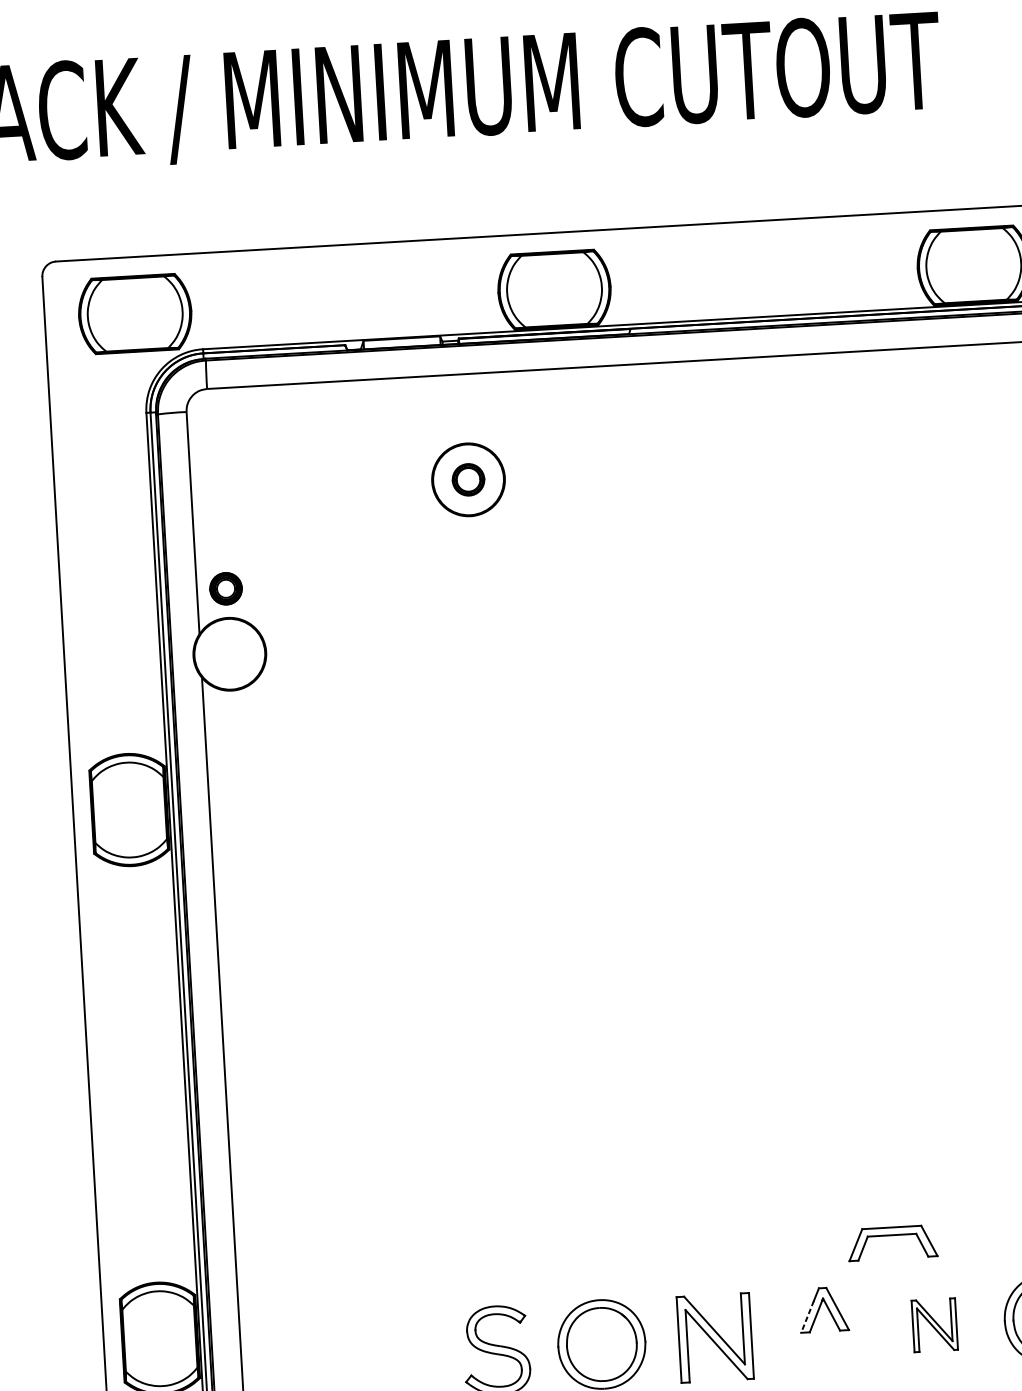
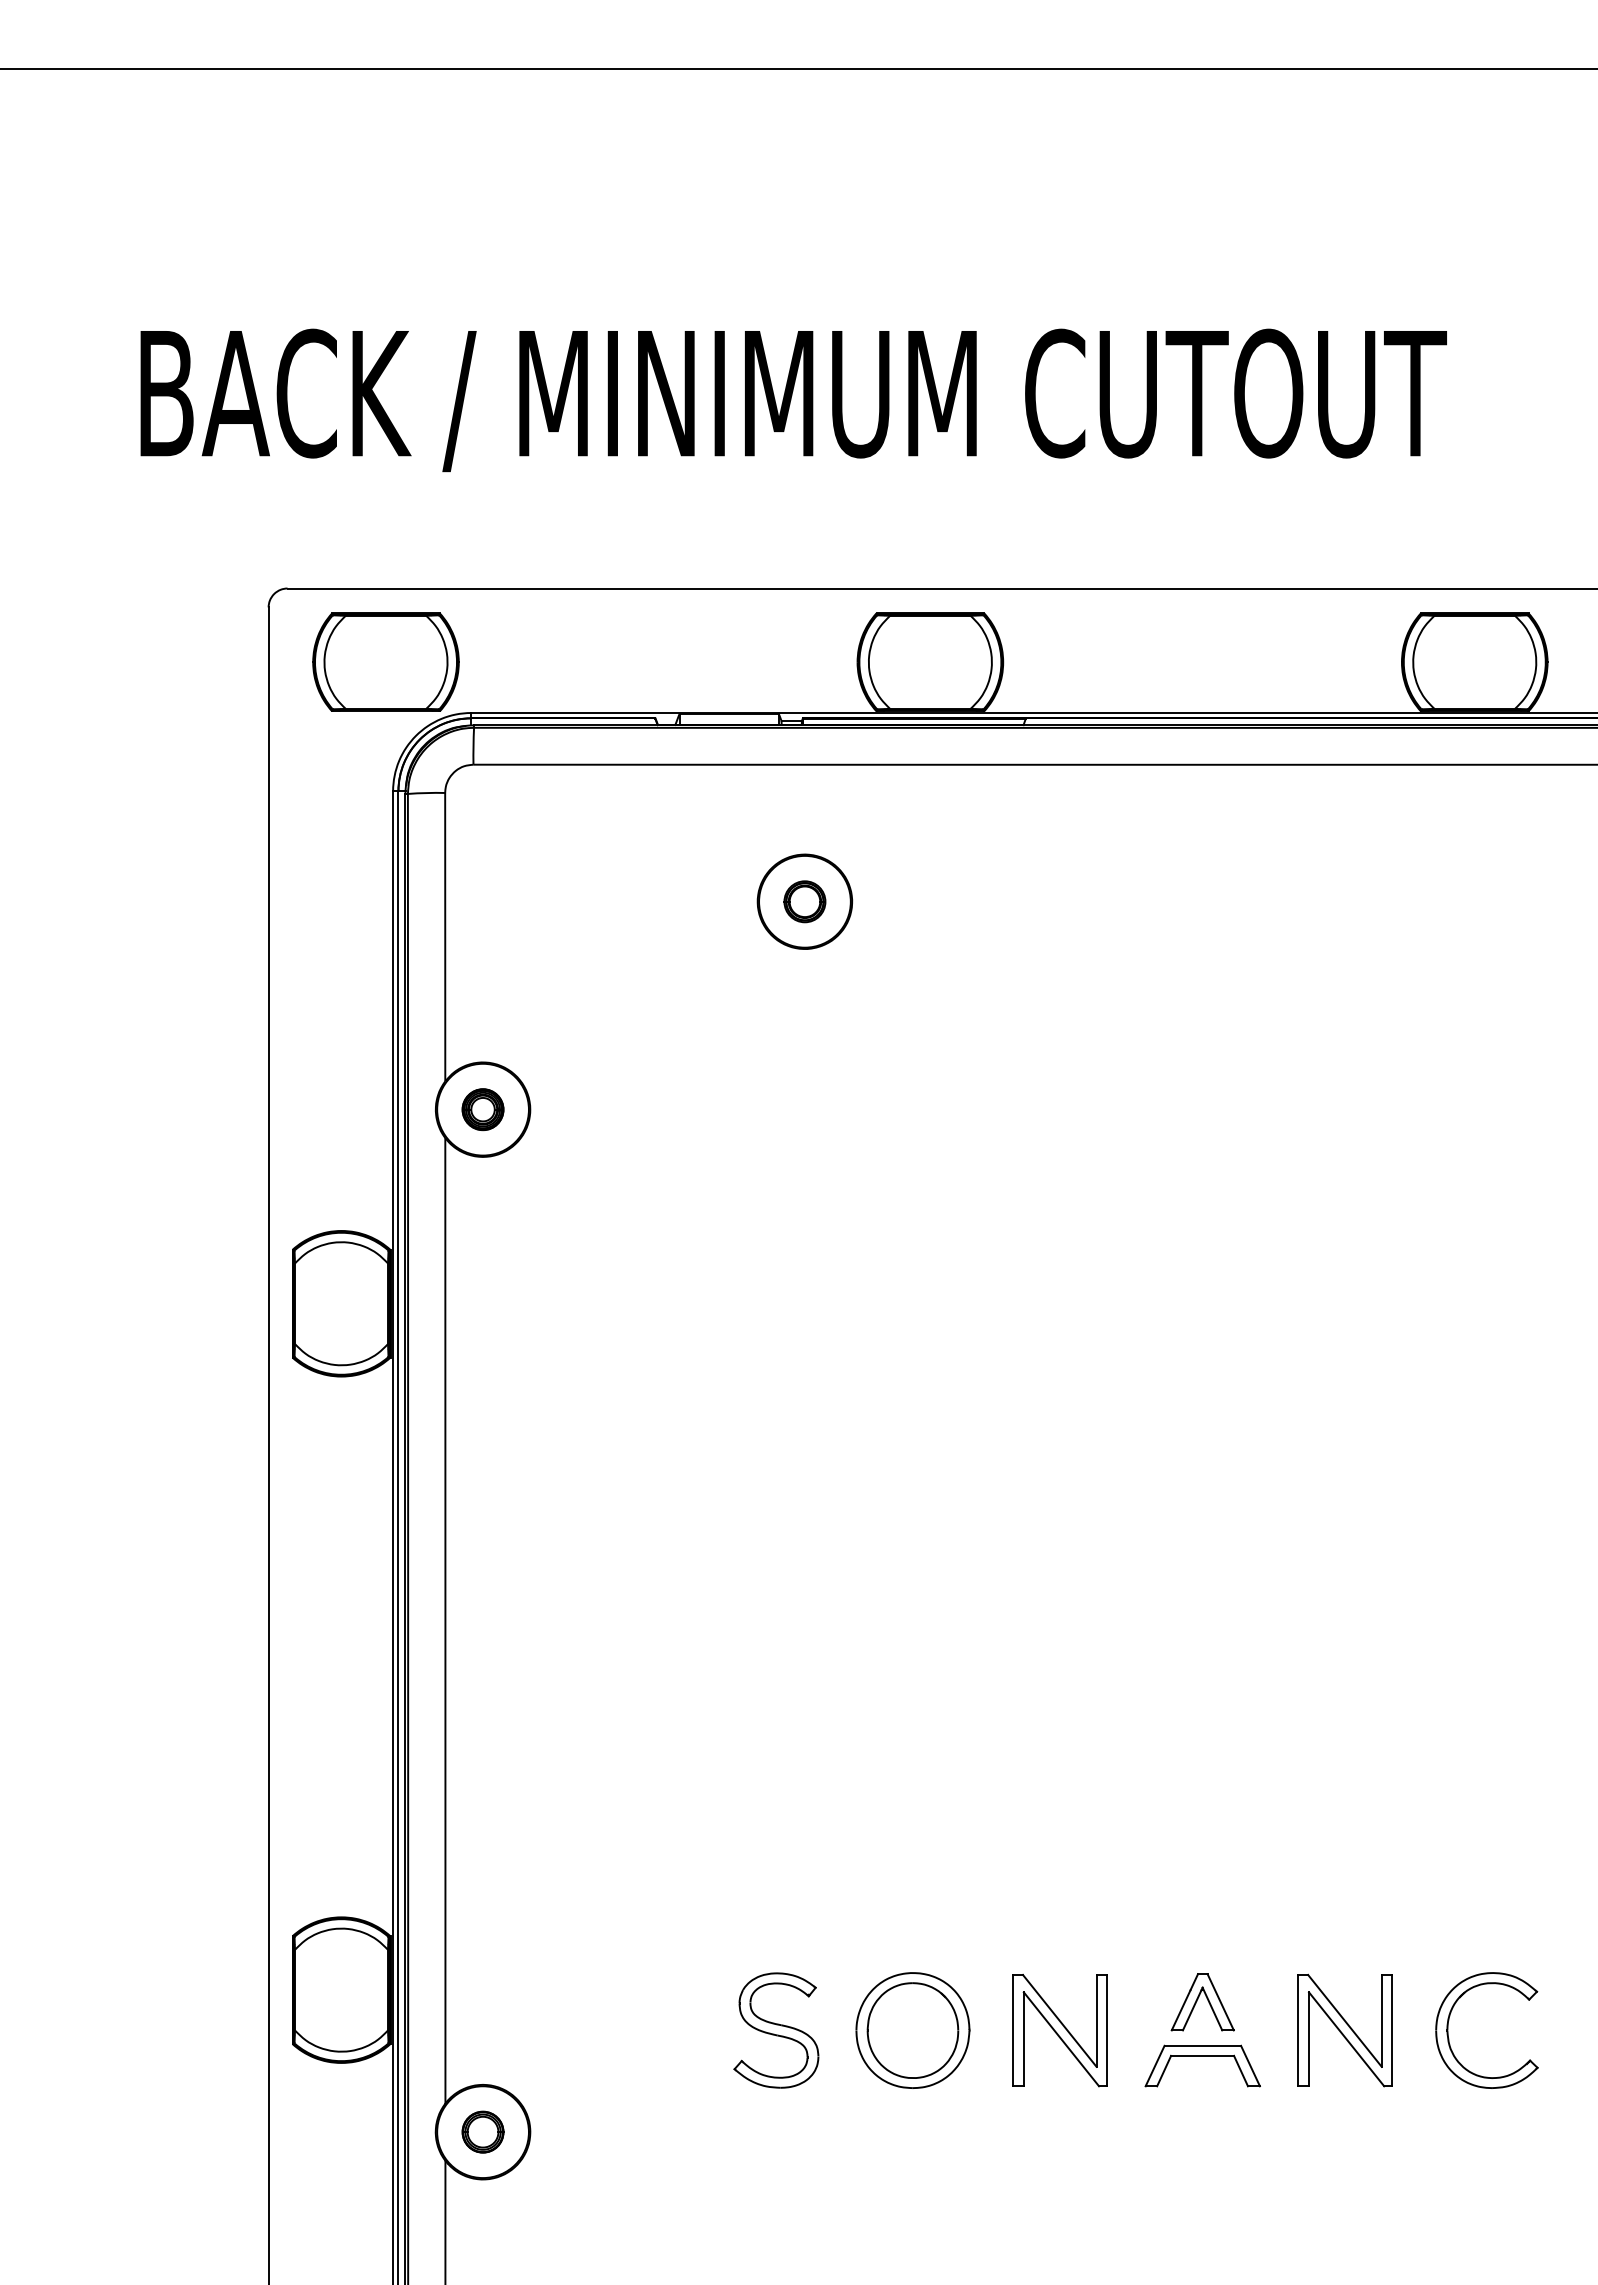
part: (225, 588) -> (482, 1109), moved
part: (891, 1235) -> (1202, 2056), moved
line: (807, 1317) -> (1180, 2010), dashed -> solid
part: (934, 1325) -> (1344, 2030), size x1.67

